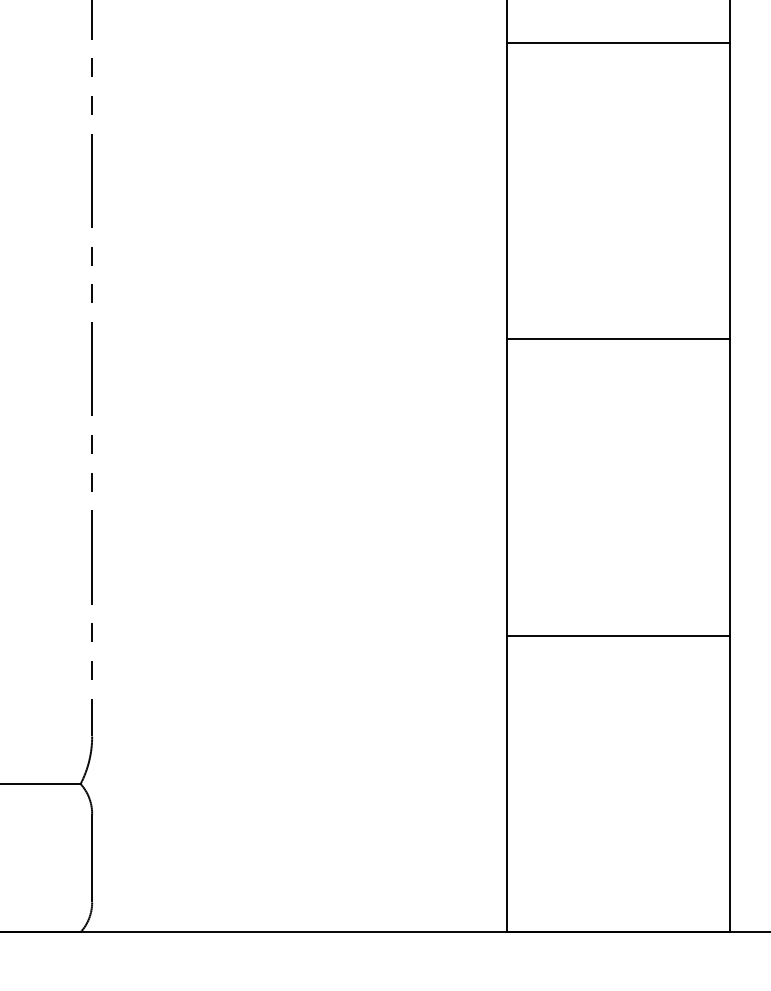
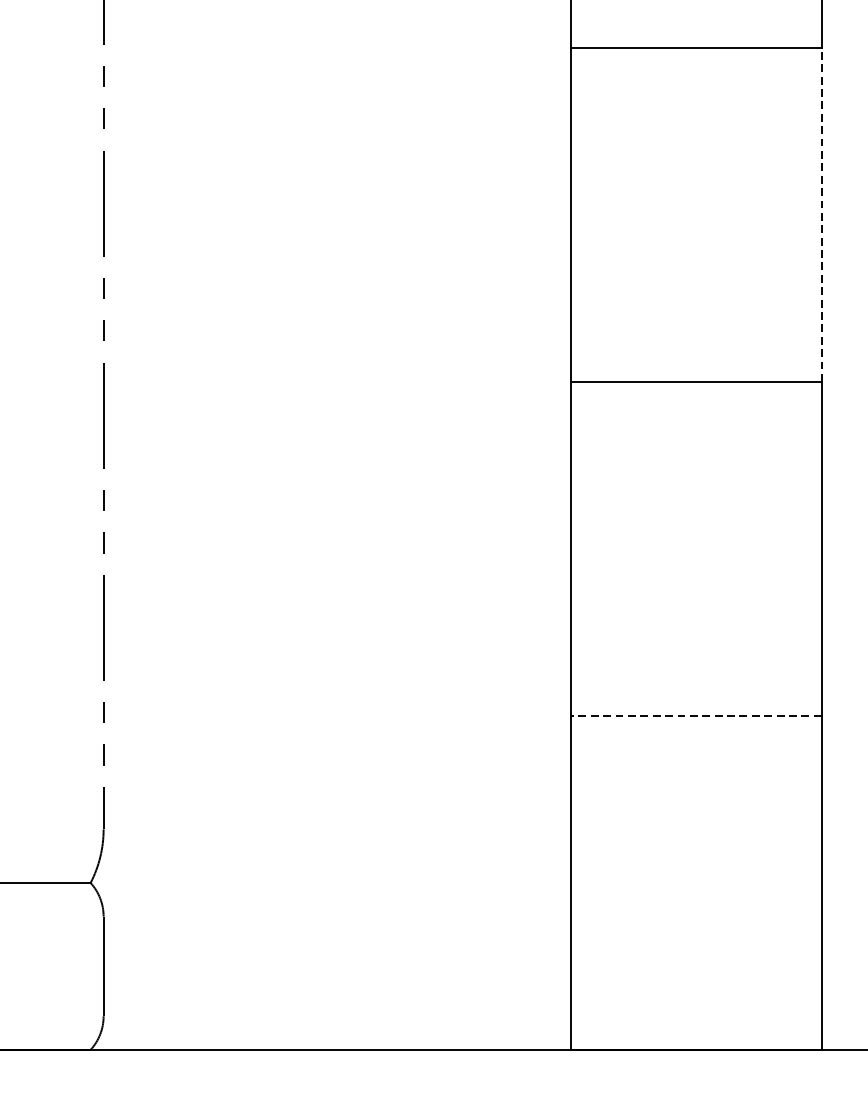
line: (729, 190) -> (821, 214), solid -> dashed
line: (618, 635) -> (696, 715), solid -> dashed

